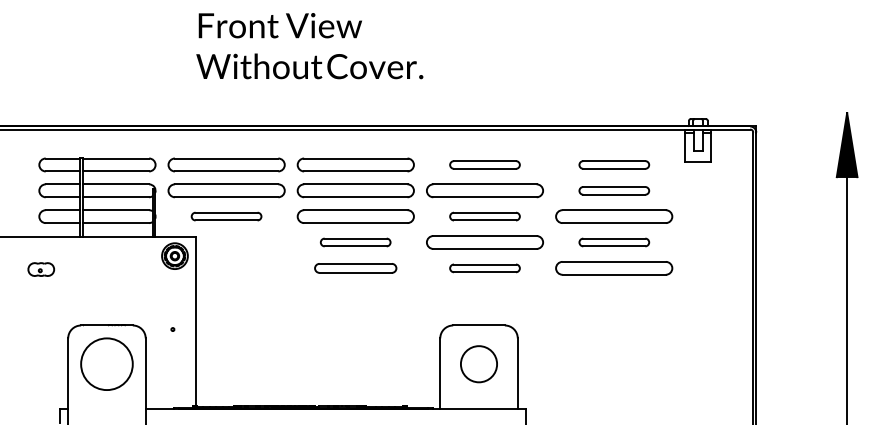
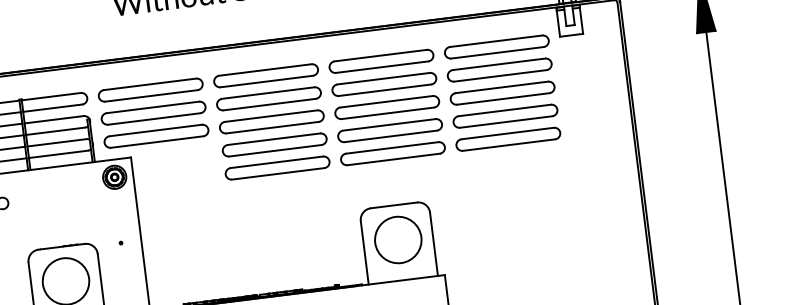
part: (484, 164) -> (380, 61), size x1.67
part: (614, 164) -> (497, 46), size x1.67
part: (614, 190) -> (499, 69), size x1.67
part: (226, 216) -> (156, 136), size x1.67
part: (484, 216) -> (386, 107), size x1.67
part: (355, 242) -> (274, 145), size x1.67
part: (614, 242) -> (505, 116), size x1.67
part: (355, 268) -> (277, 168), size x1.43
part: (484, 268) -> (392, 153), size x1.67
circle: (478, 364) -> (397, 240), size x1.43

